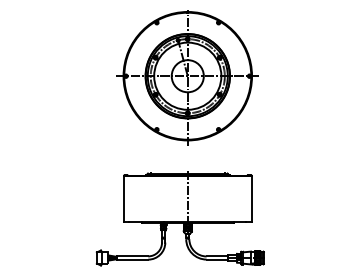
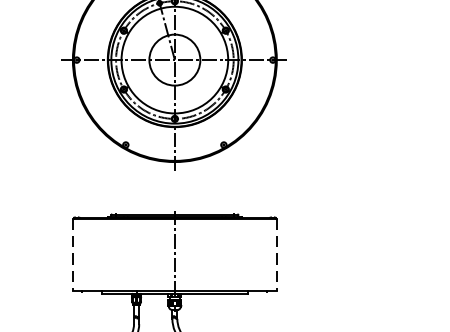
line: (123, 198) -> (72, 254), solid -> dashed
line: (252, 198) -> (277, 254), solid -> dashed

